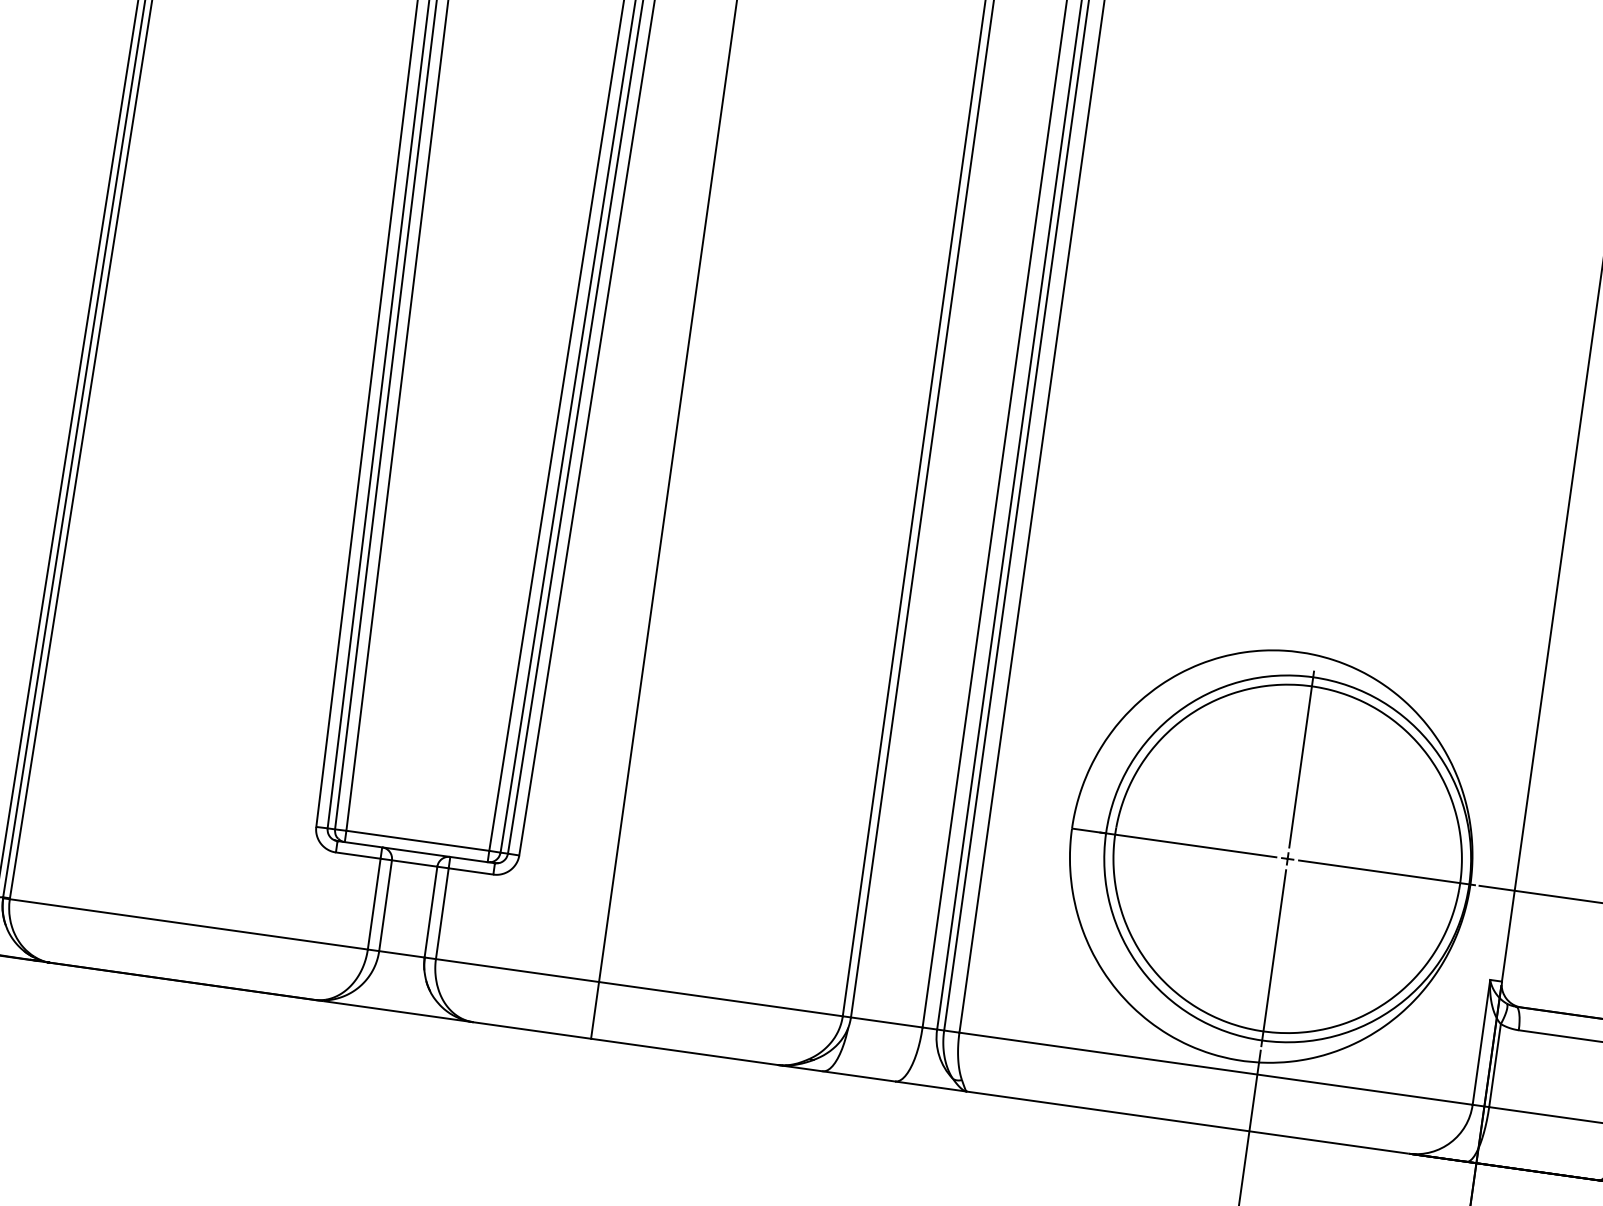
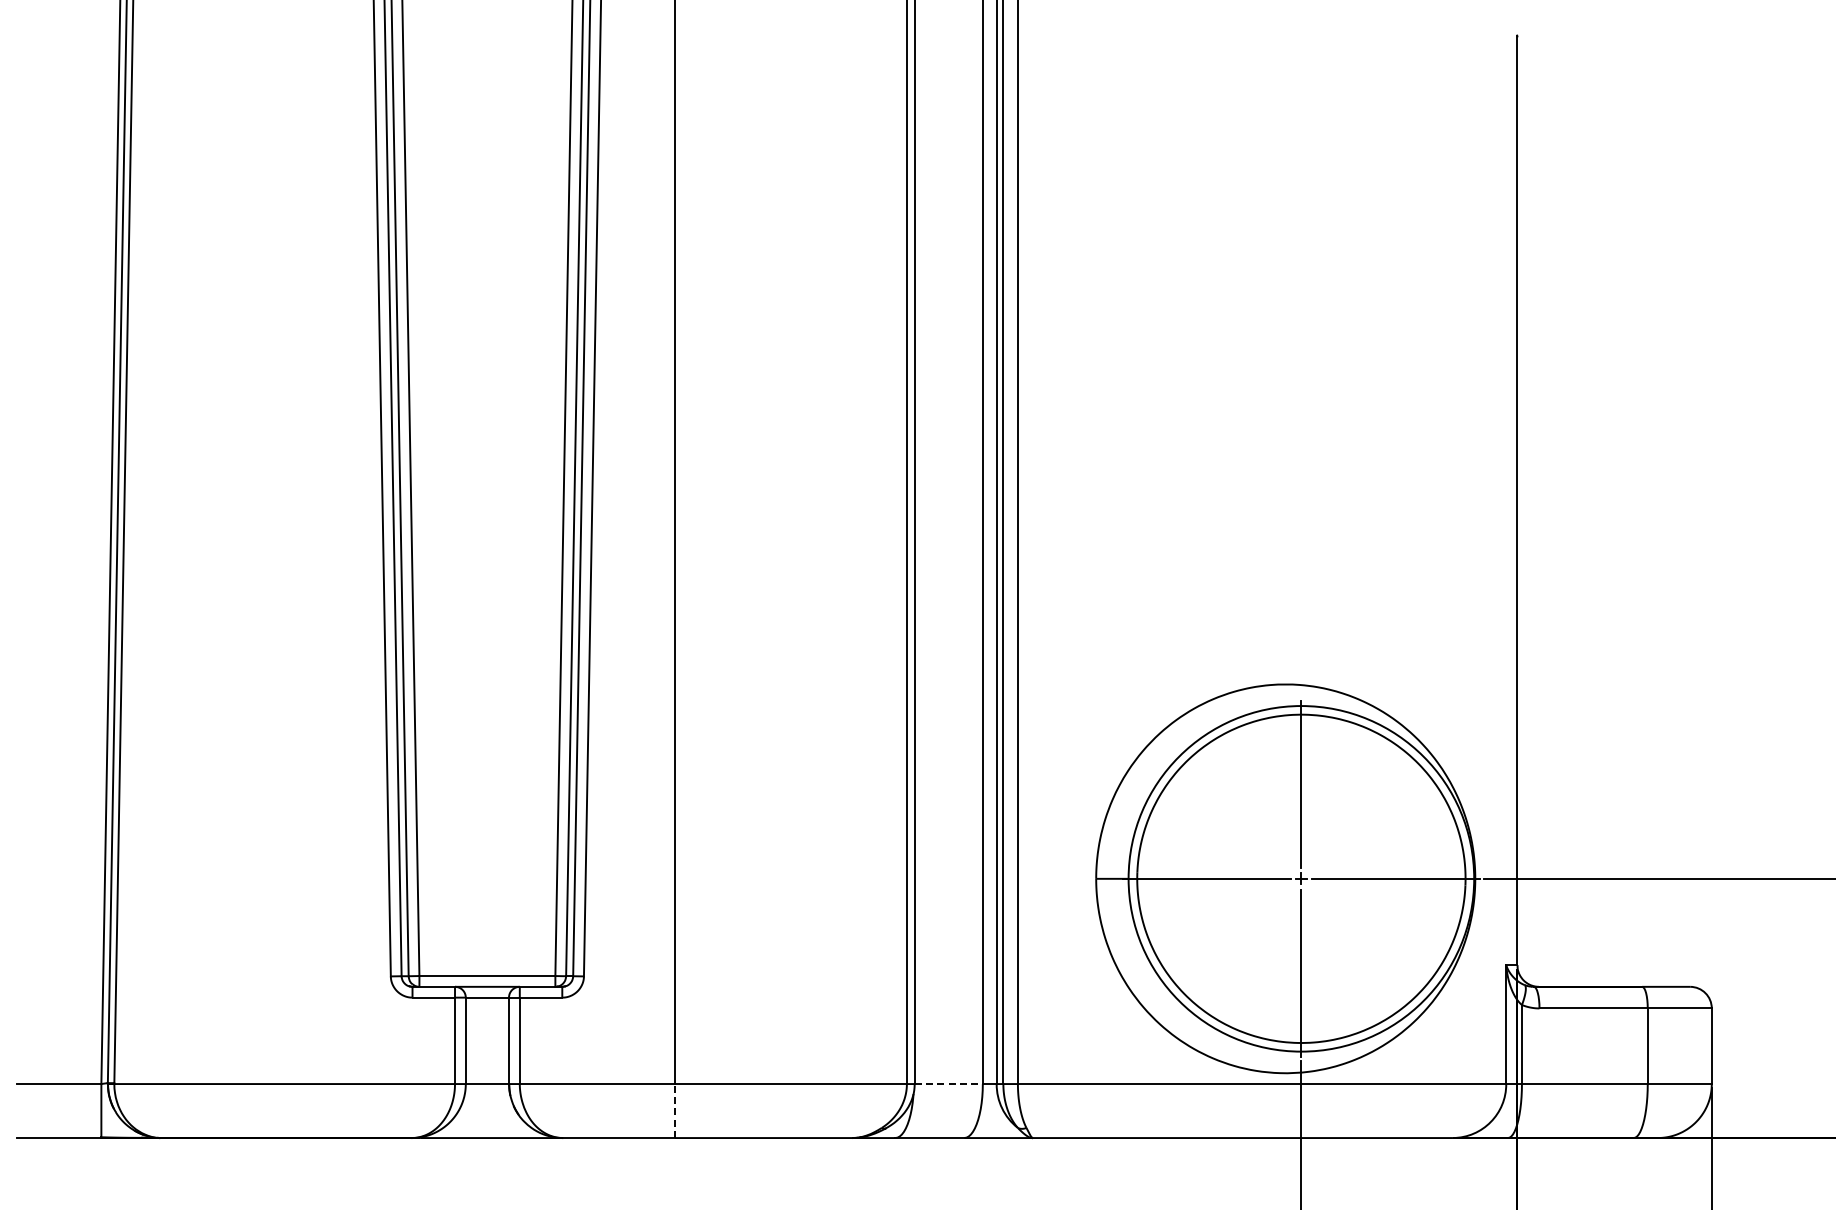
line: (595, 1009) -> (675, 1110), solid -> dashed
line: (887, 1023) -> (949, 1084), solid -> dashed

